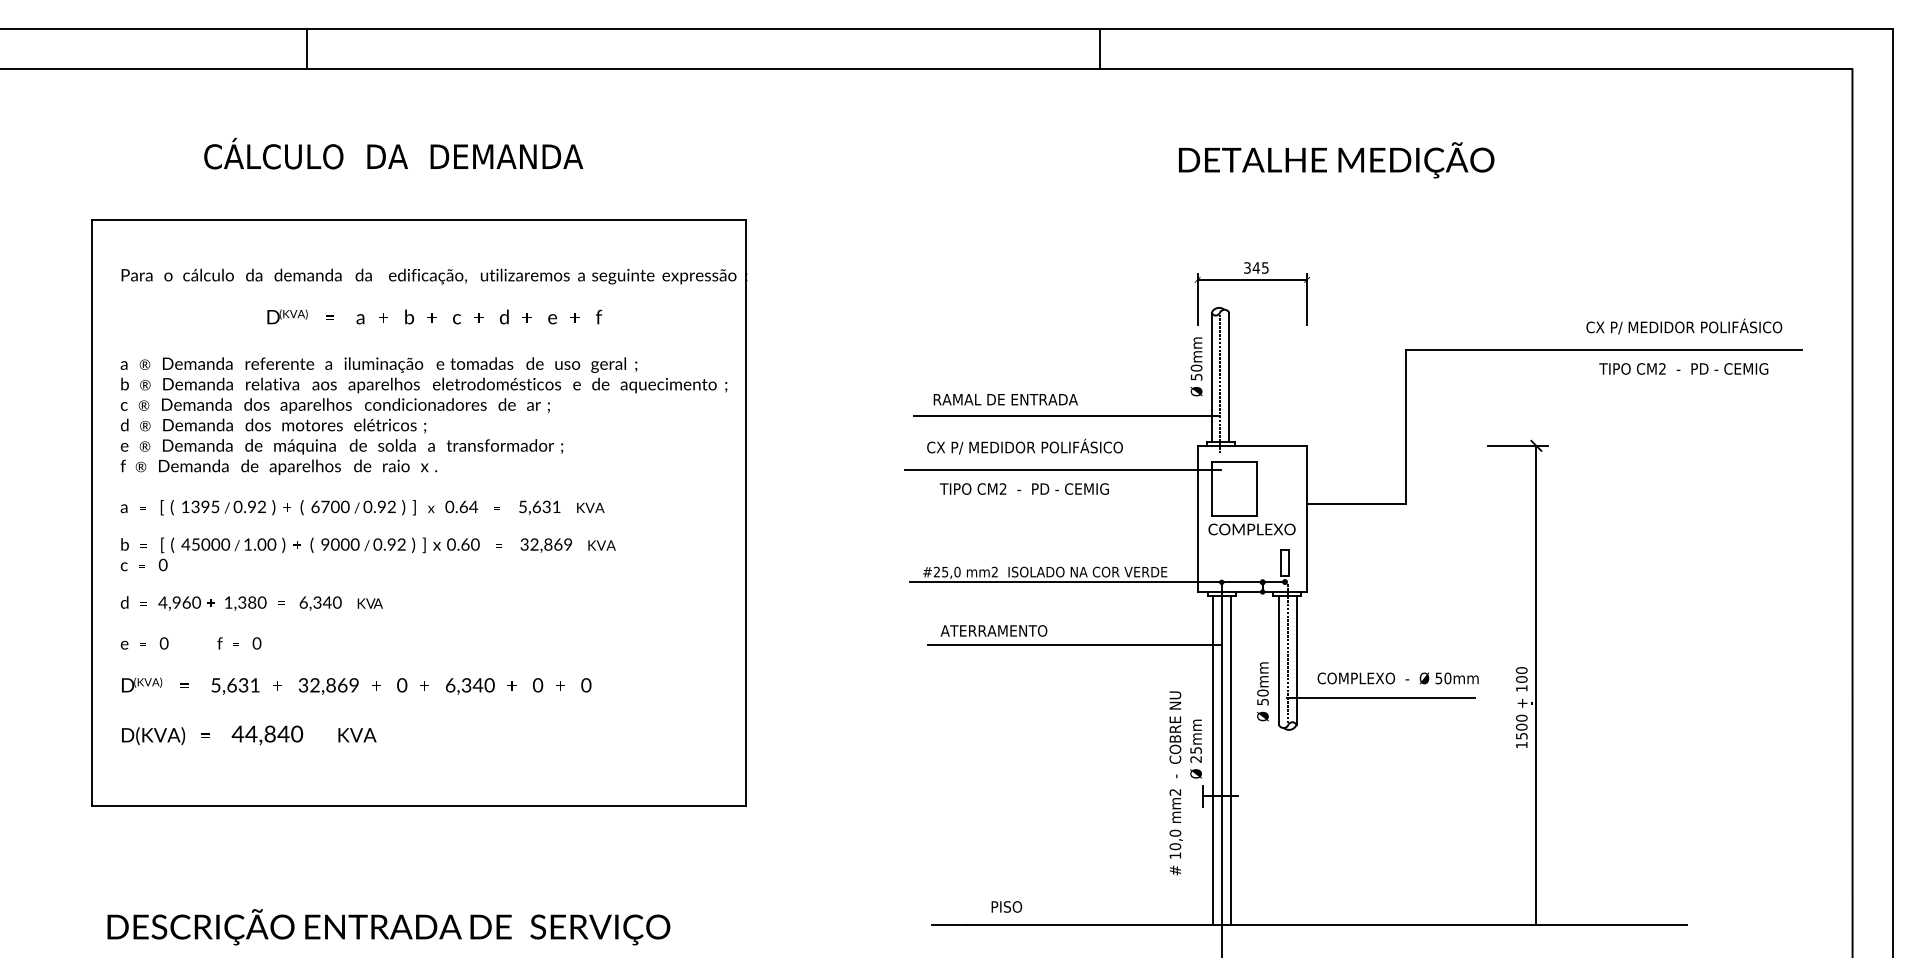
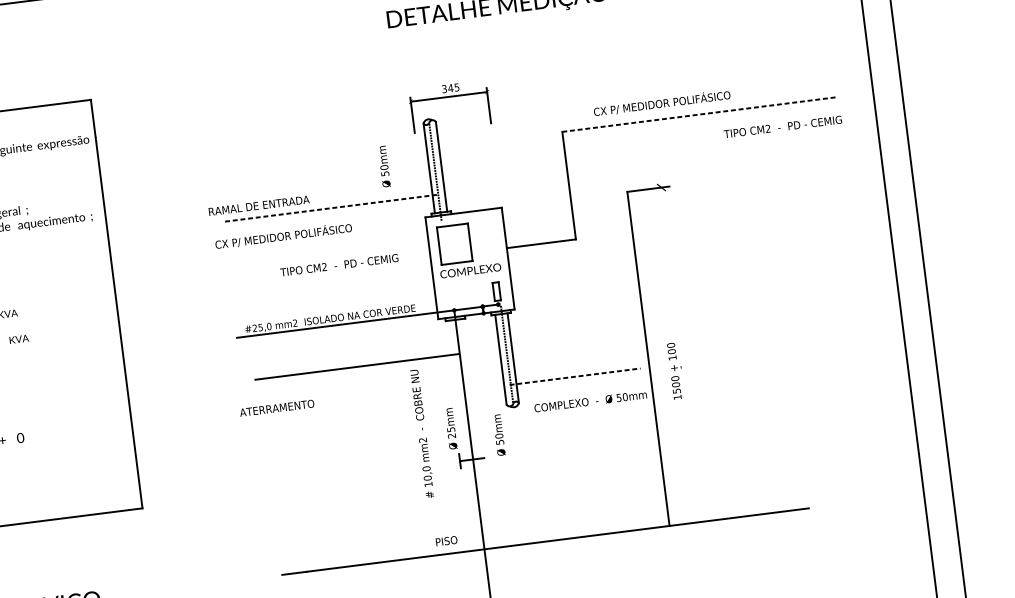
text: (1684, 326) -> (662, 102), moved
line: (1603, 349) -> (699, 114), solid -> dashed
text: (1196, 366) -> (384, 166), moved
text: (1683, 368) -> (782, 126), moved
text: (1005, 399) -> (258, 205), moved
line: (1066, 416) -> (331, 208), solid -> dashed
text: (1024, 446) -> (283, 235), moved
line: (1062, 469) -> (333, 245), removed
text: (1024, 488) -> (339, 264), moved
text: (993, 630) -> (276, 407), moved
text: (1397, 678) -> (590, 401), moved
line: (1536, 685) -> (648, 358), moved
text: (1262, 691) -> (498, 435), moved
line: (1380, 697) -> (575, 376), solid -> dashed
line: (1213, 760) -> (464, 435), removed
line: (1230, 760) -> (476, 433), removed
text: (1175, 783) -> (422, 434), moved
text: (1006, 906) -> (446, 540), moved

